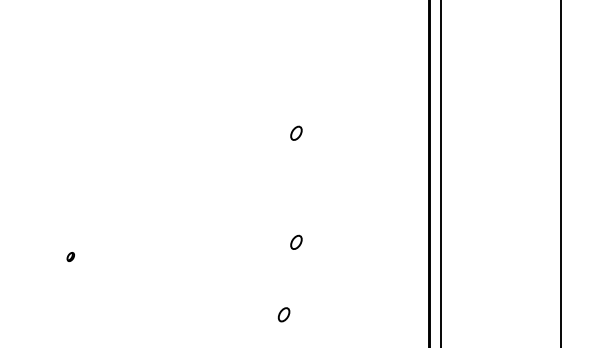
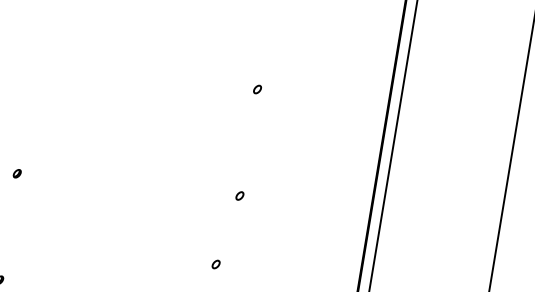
part: (296, 133) -> (257, 89), size x0.62
part: (296, 242) -> (239, 196), size x0.62
part: (283, 314) -> (215, 264), size x0.62

